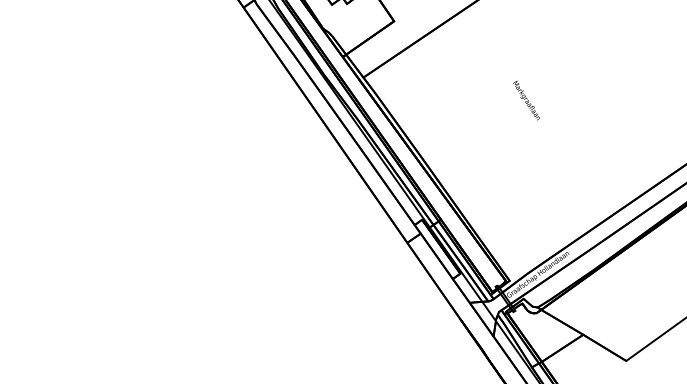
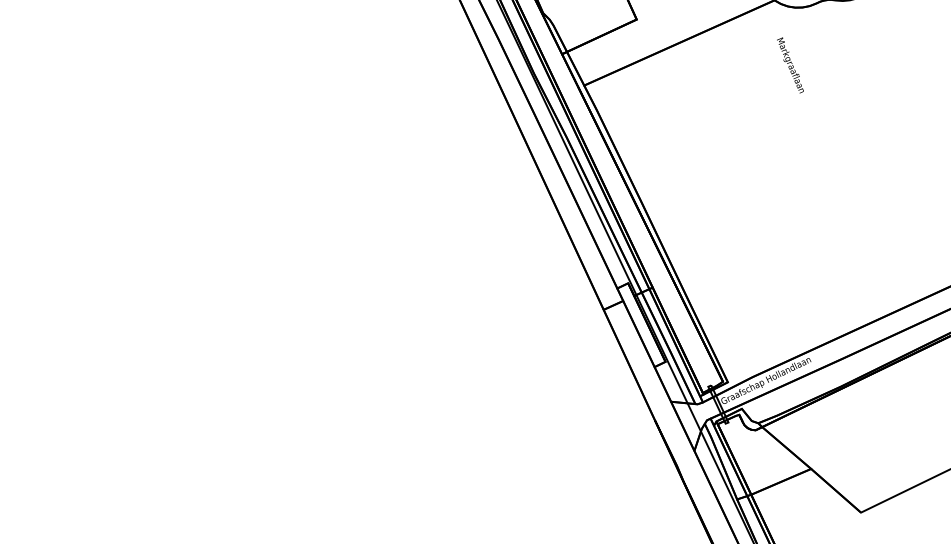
text: (526, 100) -> (790, 65), moved

